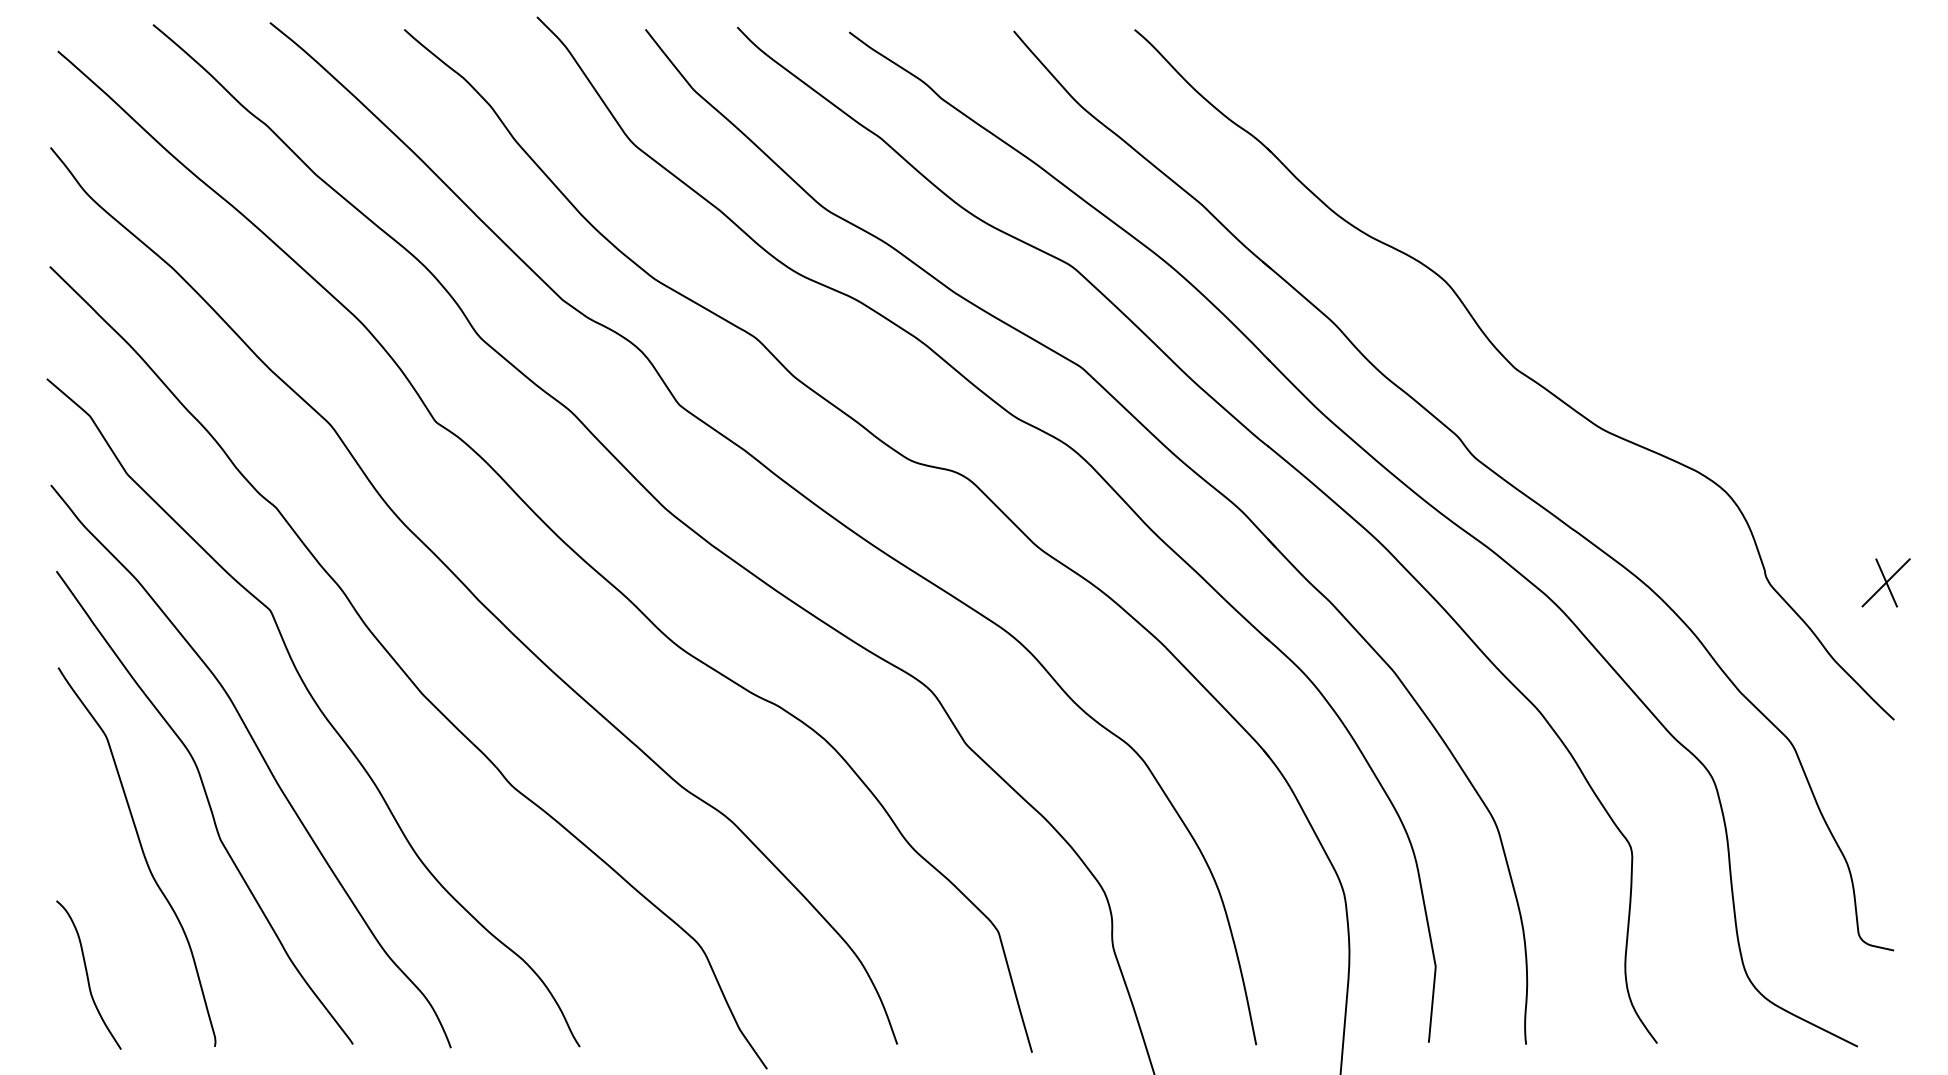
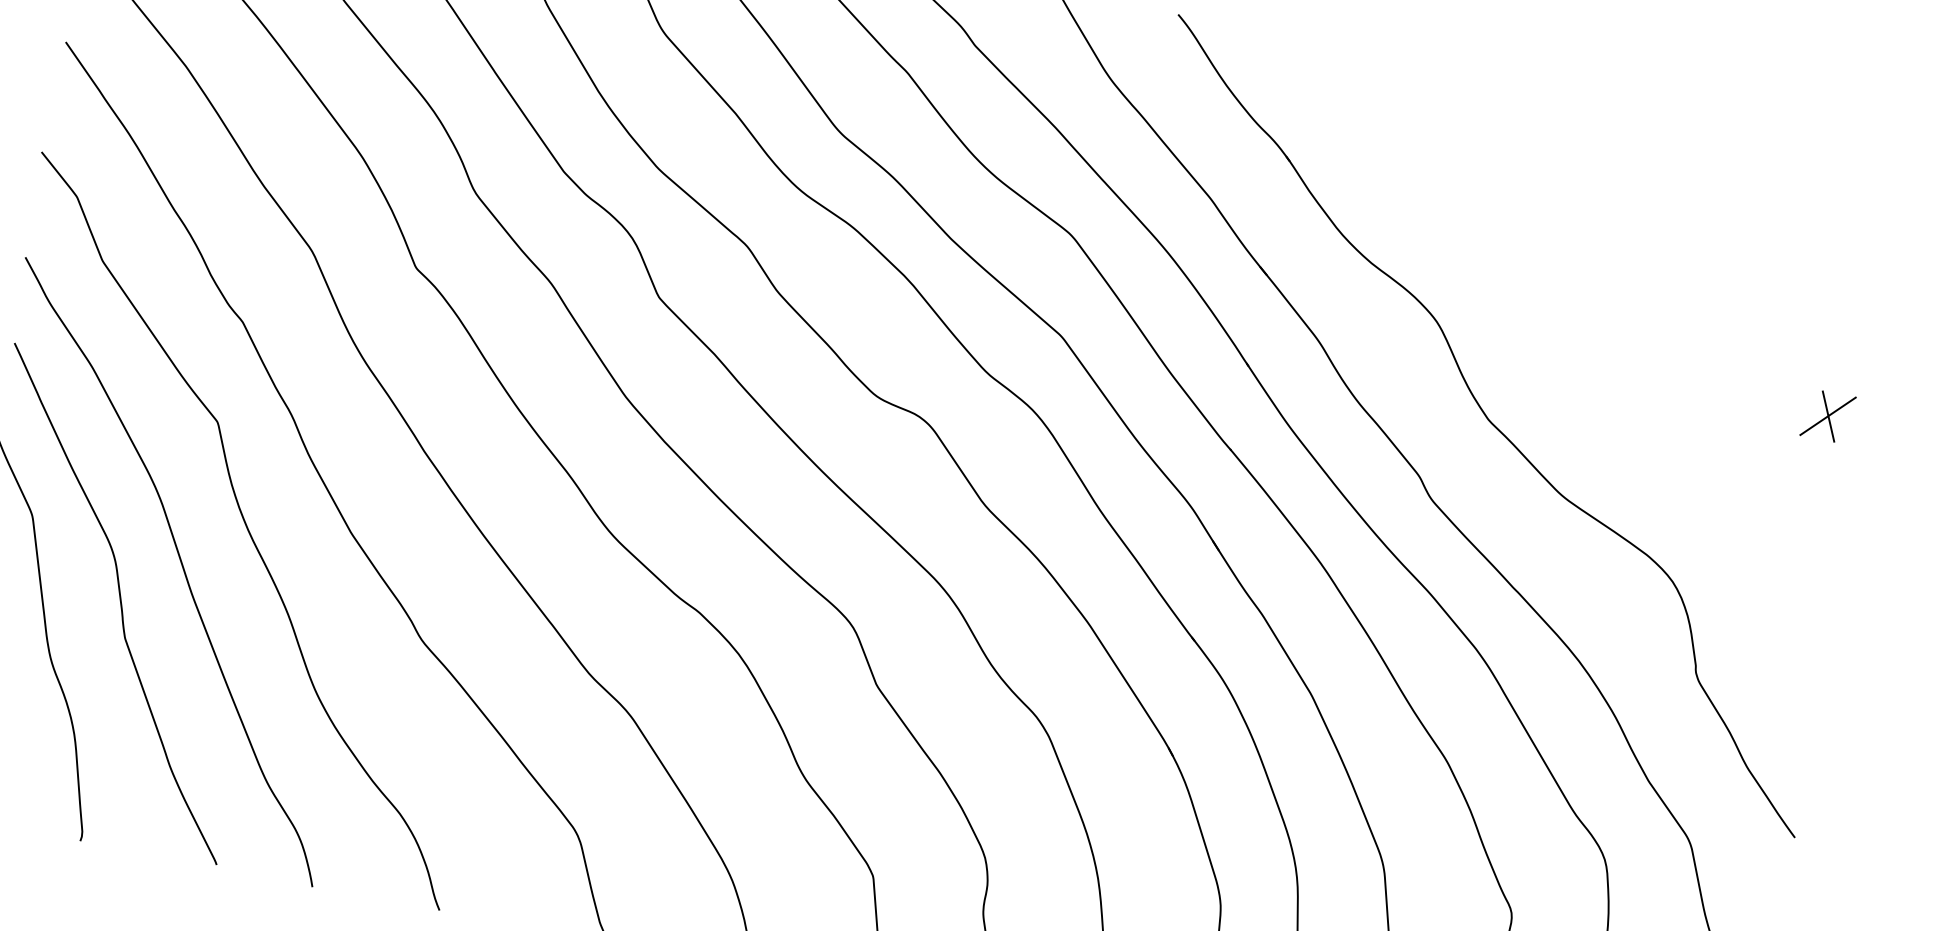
part: (1885, 582) -> (1827, 415), moved

